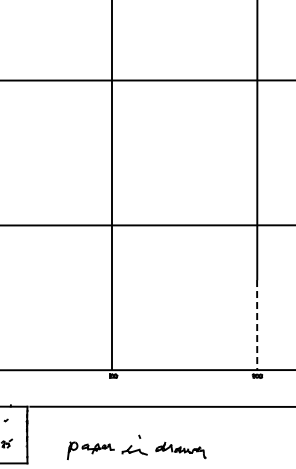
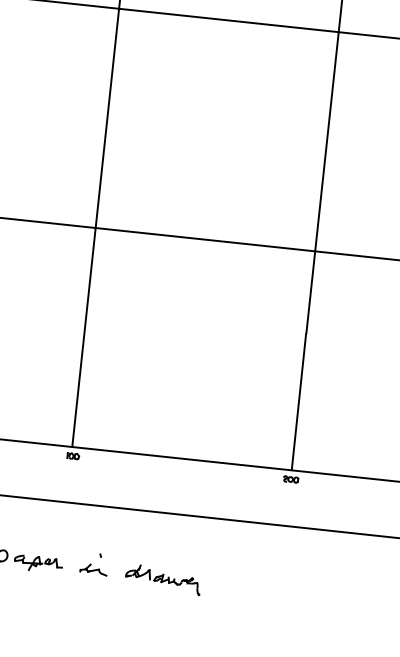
line: (257, 325) -> (299, 402), dashed -> solid
part: (134, 444) -> (94, 563), size x0.71

